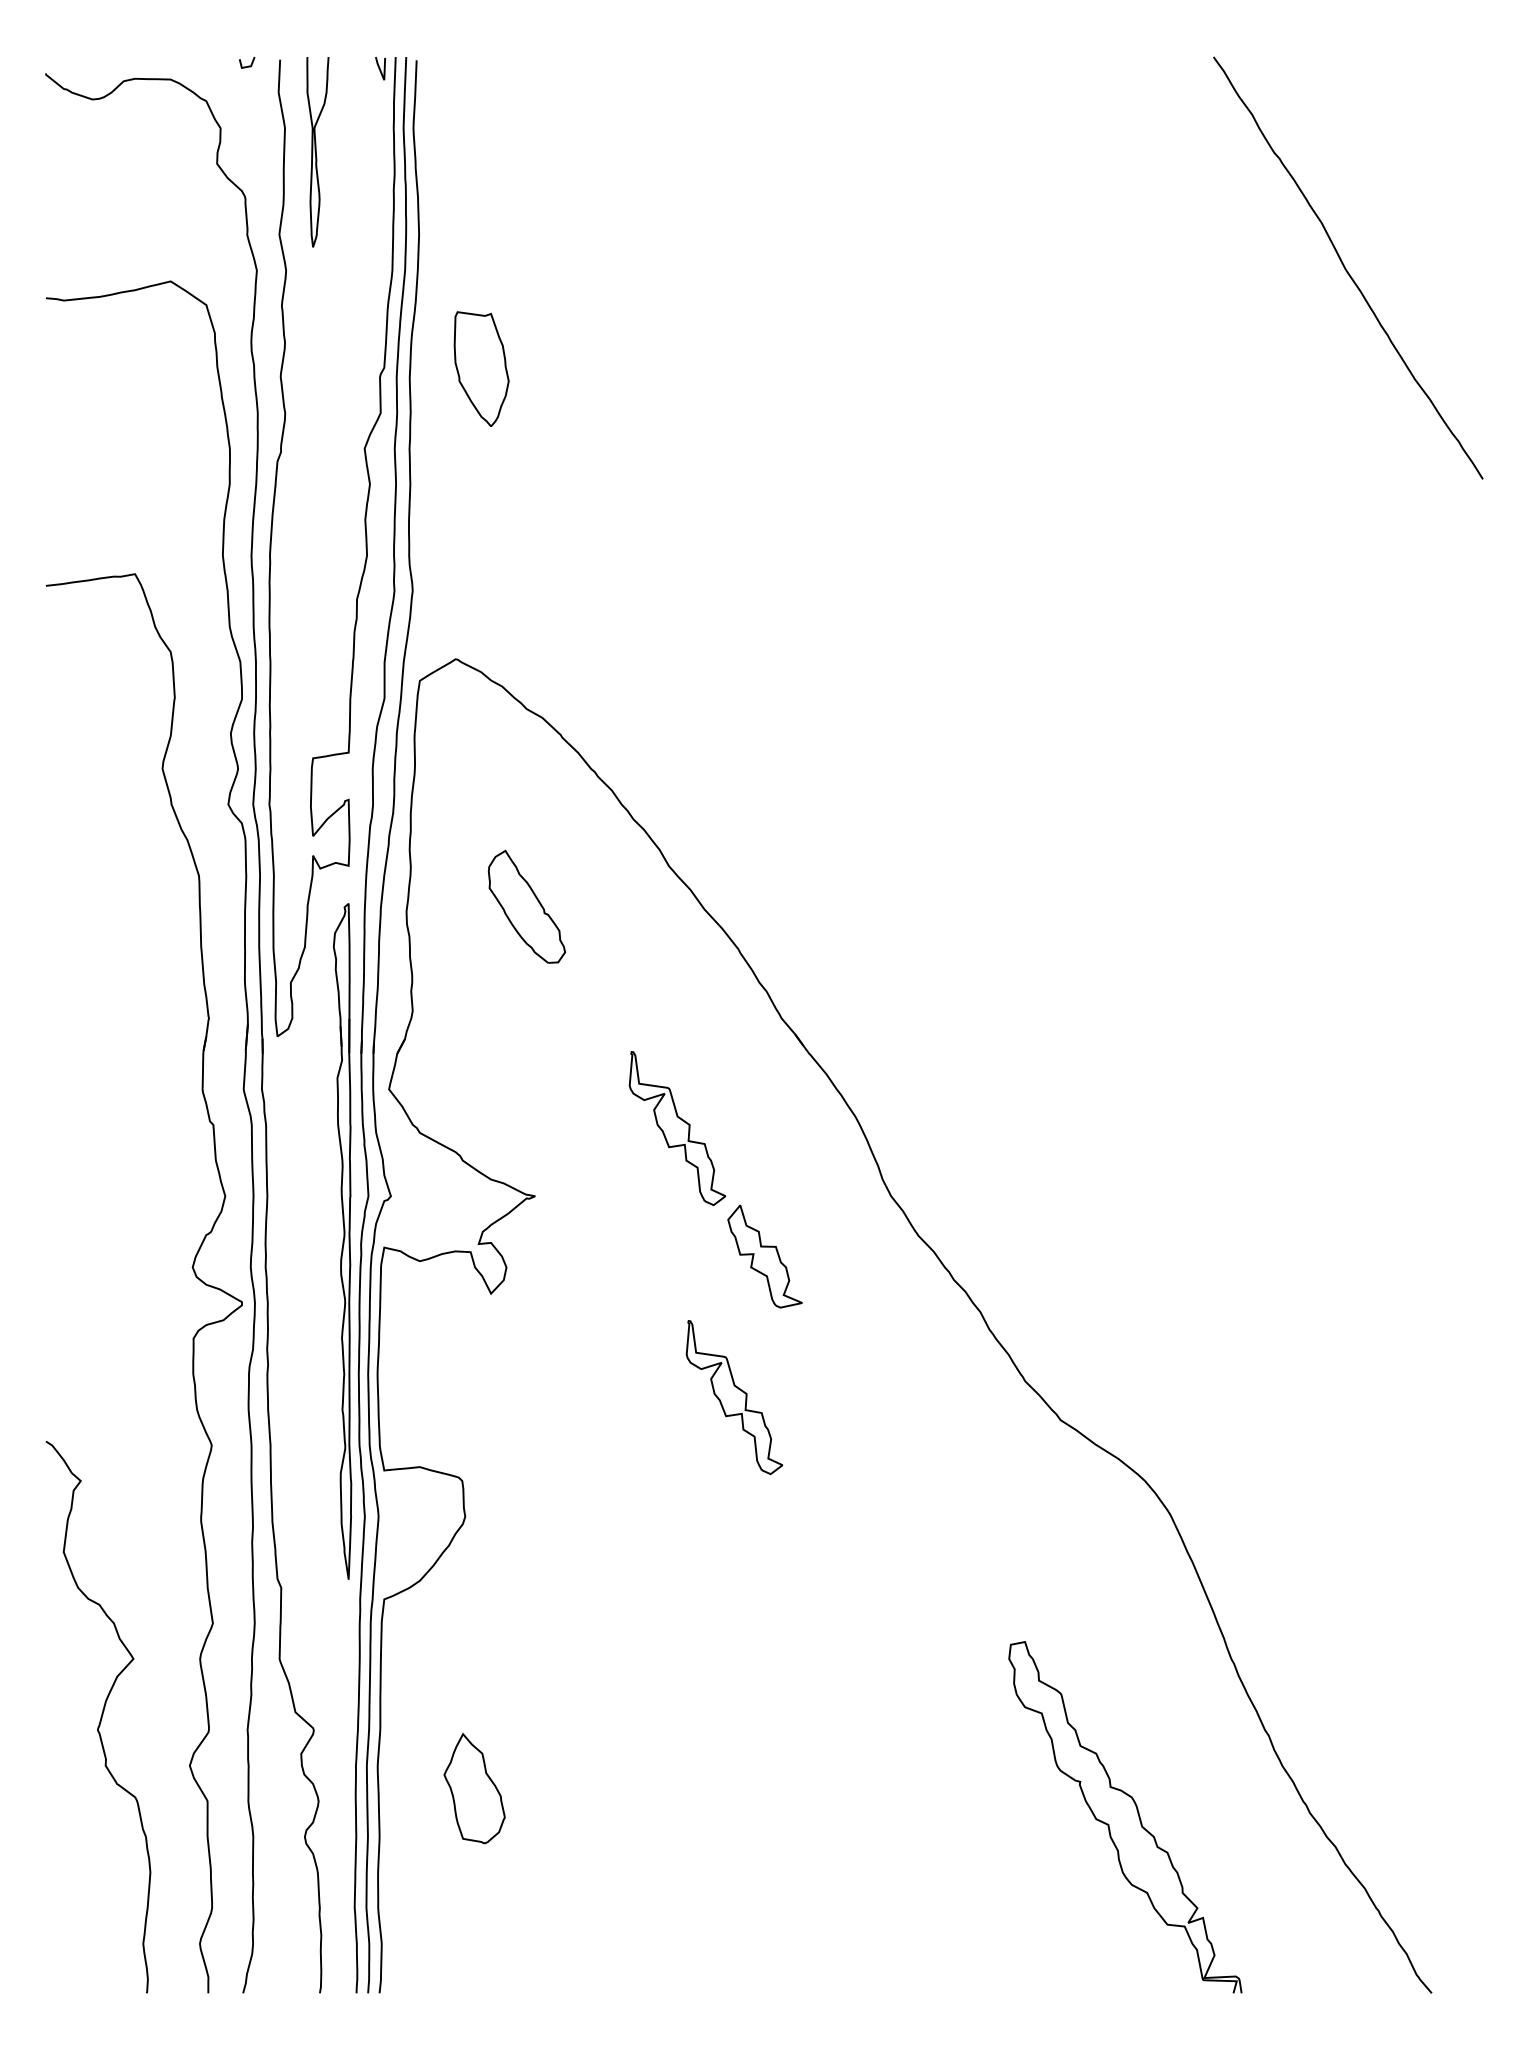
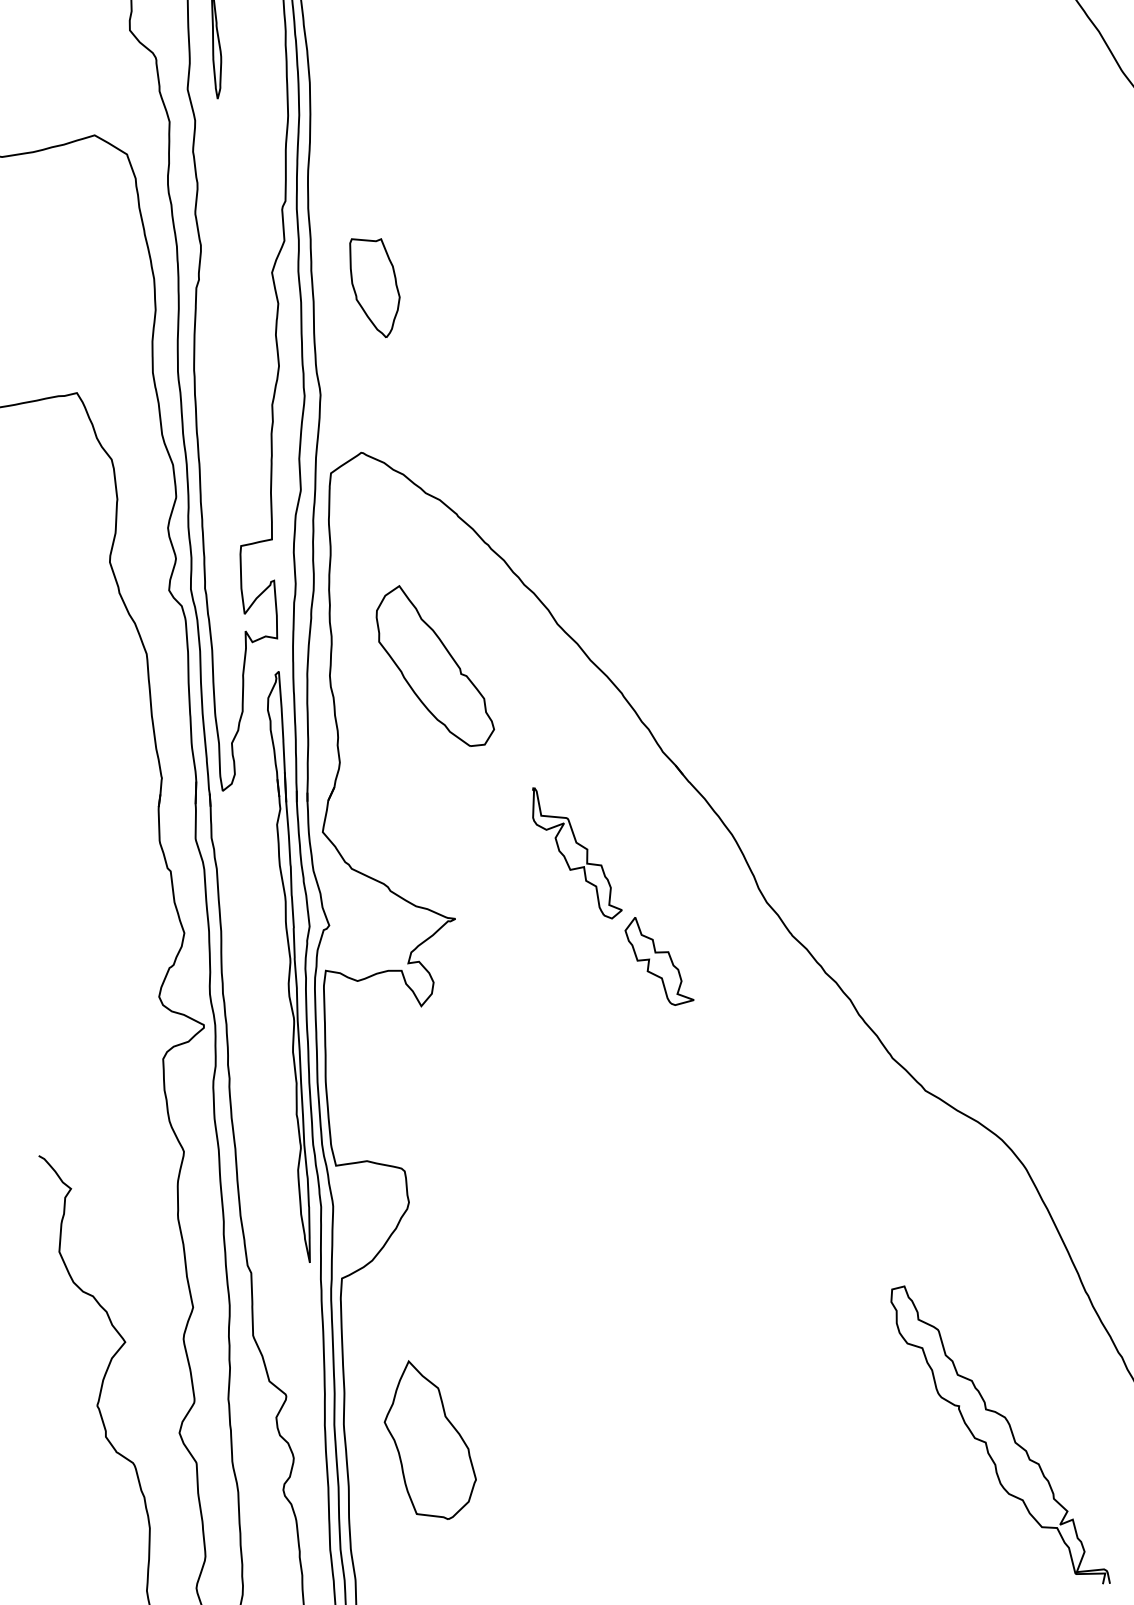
part: (481, 368) -> (375, 287), moved
part: (526, 906) -> (434, 665), size x1.67
part: (734, 1397) -> (639, 1085), removed
part: (474, 1788) -> (429, 1439), size x1.67

